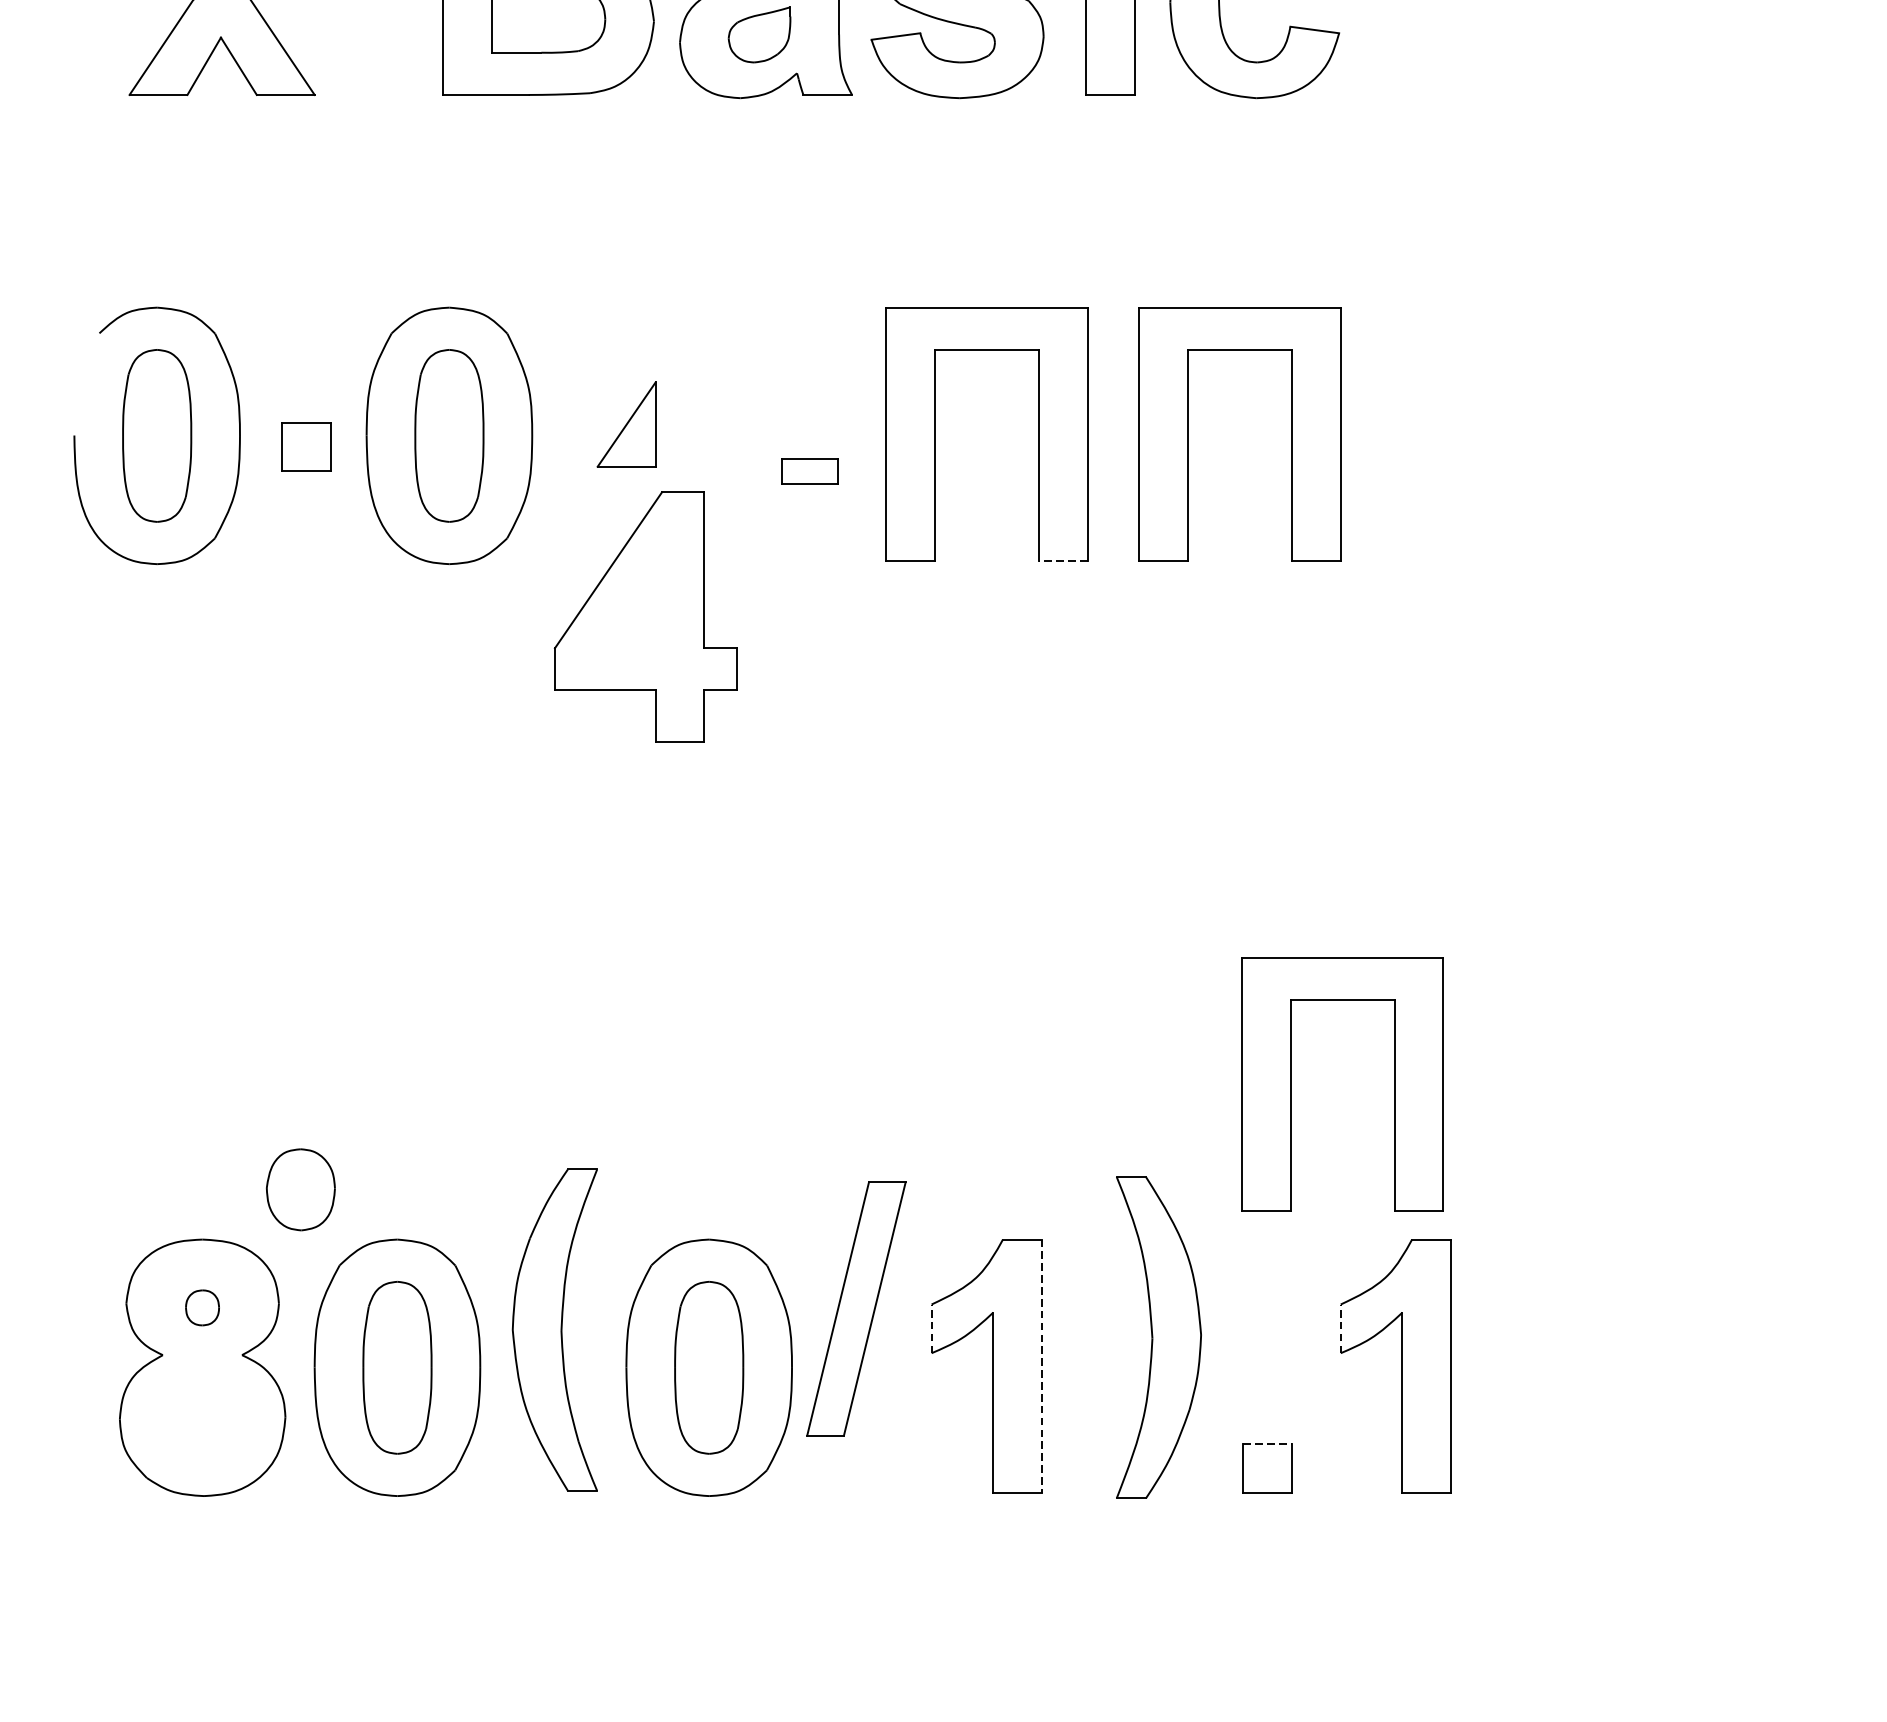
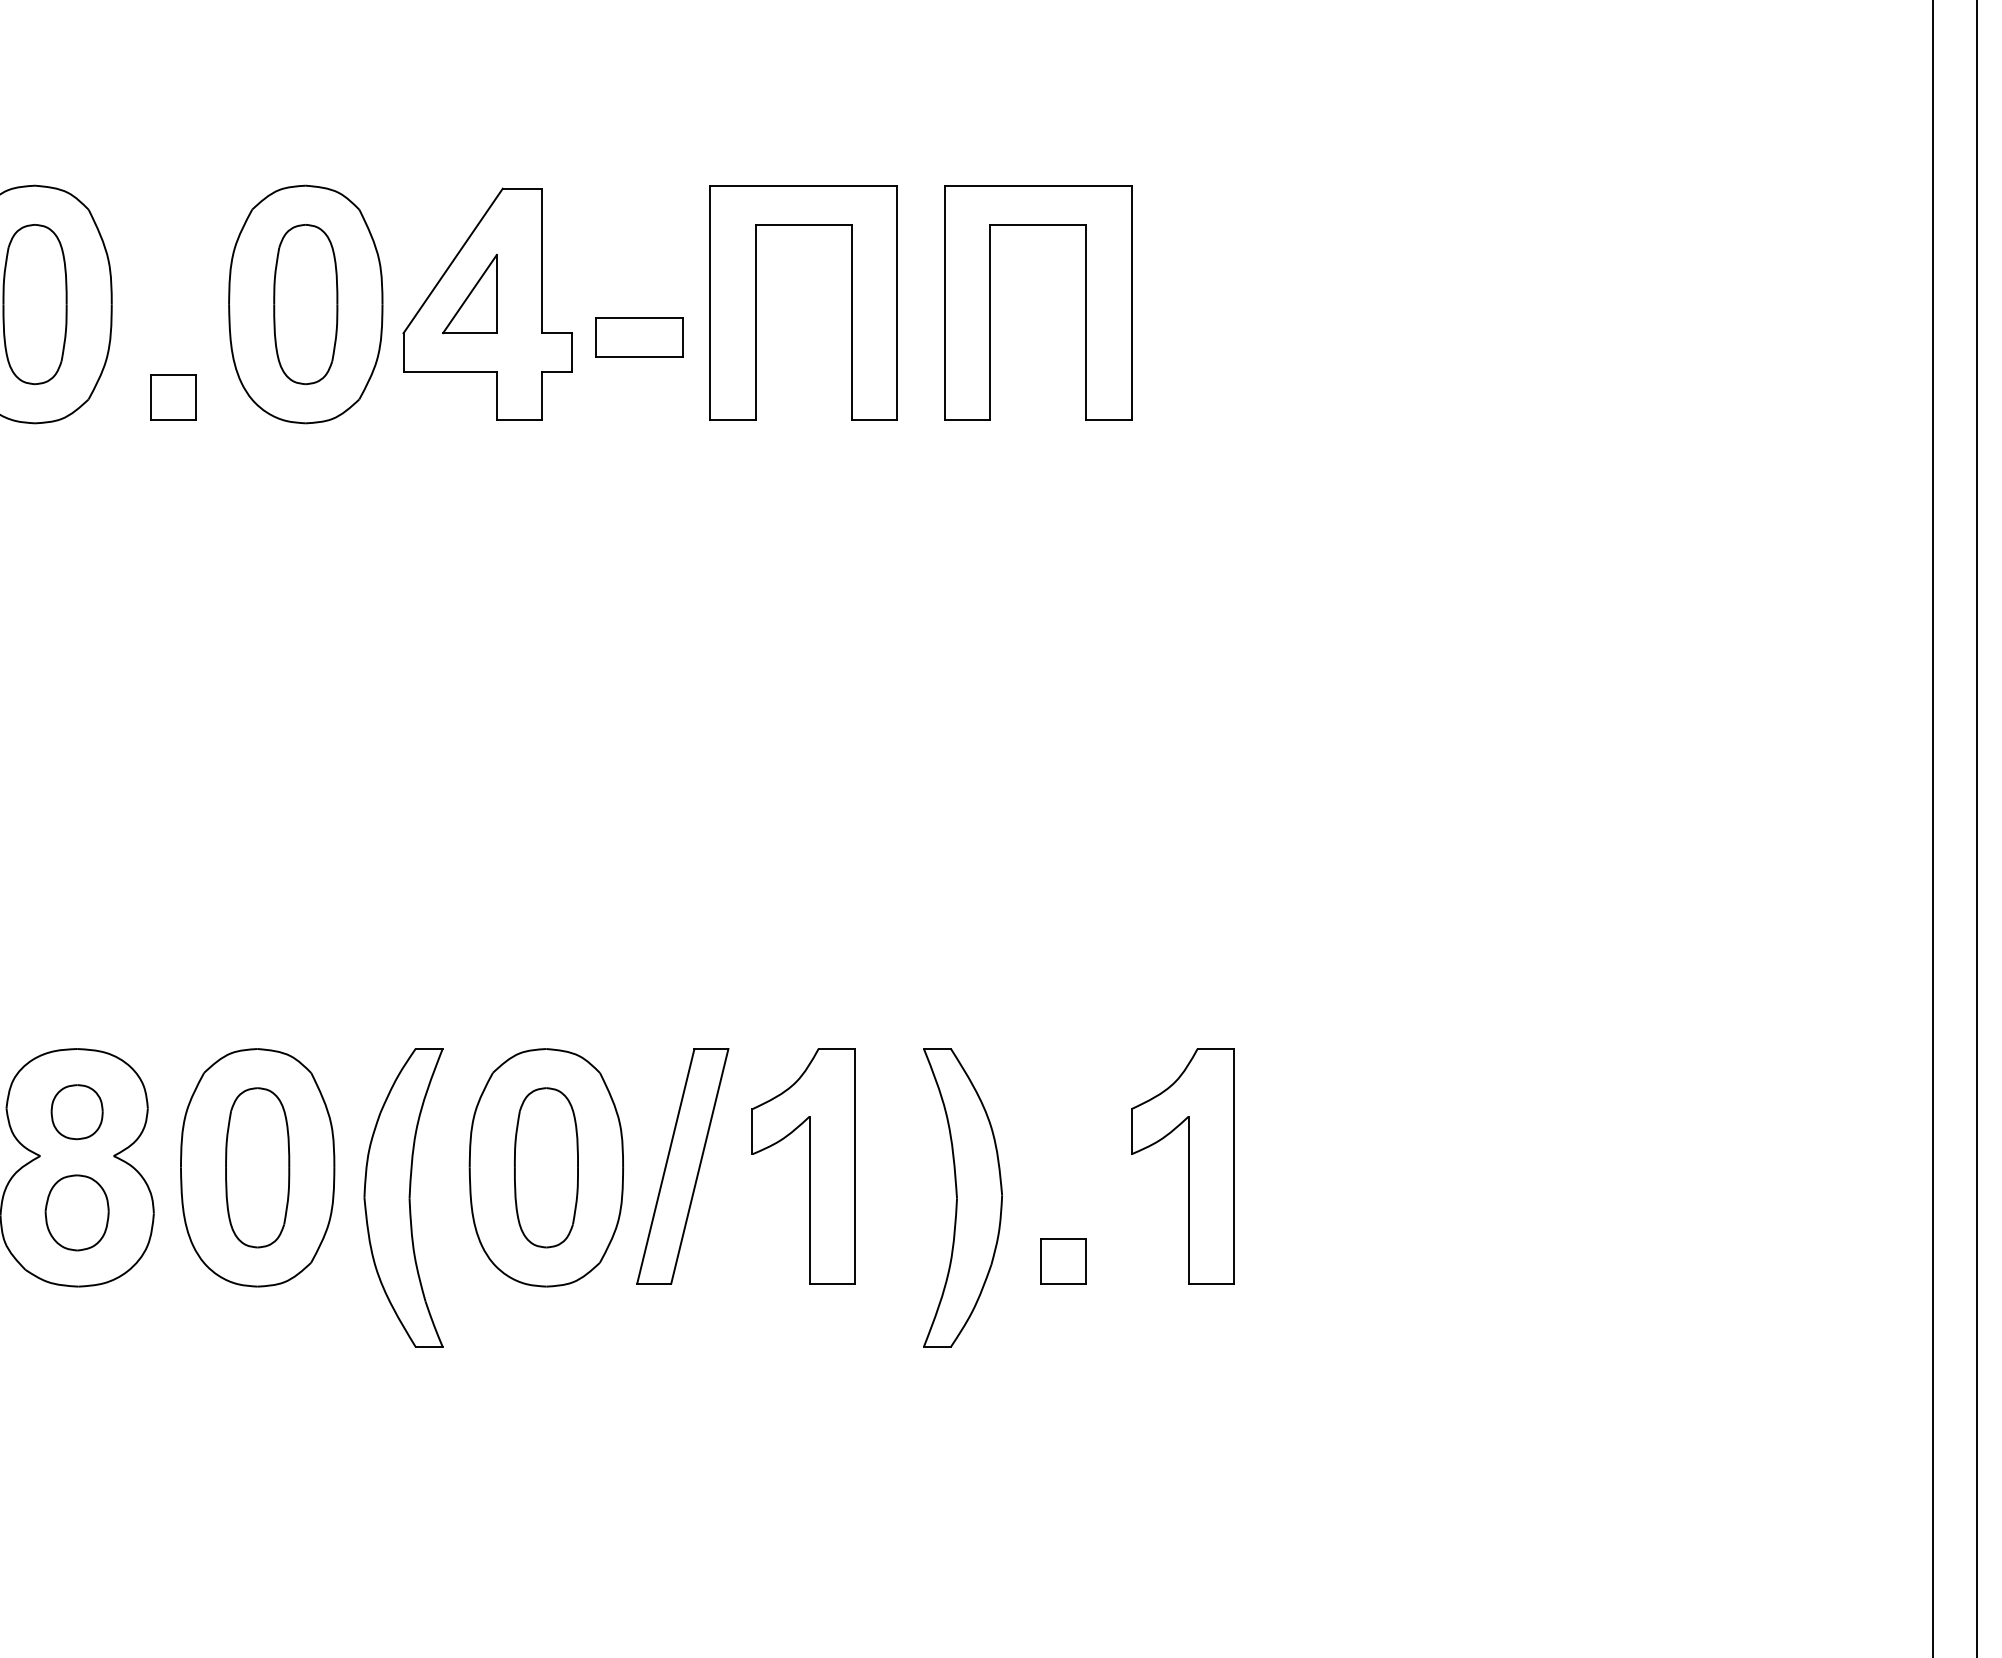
part: (306, 446) -> (173, 397), moved
part: (809, 471) -> (639, 337), size x1.67
line: (1063, 561) -> (874, 420), dashed -> solid
part: (645, 616) -> (487, 303), moved
part: (1393, 1083) -> (1180, 904), removed
part: (300, 1189) -> (76, 1212), moved
part: (201, 1308) -> (76, 1112), size x1.67
part: (856, 1309) -> (682, 1166), moved
line: (931, 1328) -> (752, 1131), dashed -> solid
line: (1340, 1328) -> (1131, 1131), dashed -> solid
part: (554, 1329) -> (403, 1197), moved
part: (1158, 1337) -> (962, 1197), moved
line: (1041, 1366) -> (854, 1166), dashed -> solid
line: (1267, 1444) -> (1063, 1238), dashed -> solid

